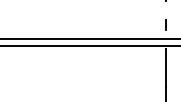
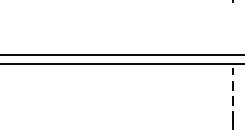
line: (165, 24) -> (231, 34), removed
line: (166, 67) -> (233, 93), solid -> dashed

